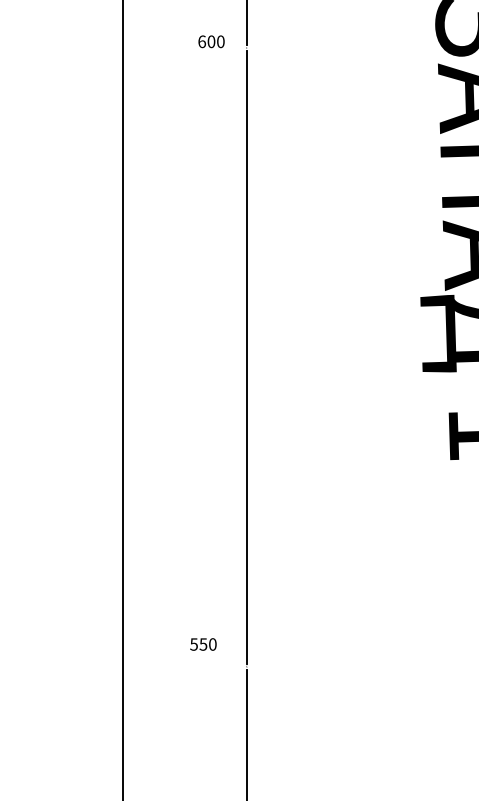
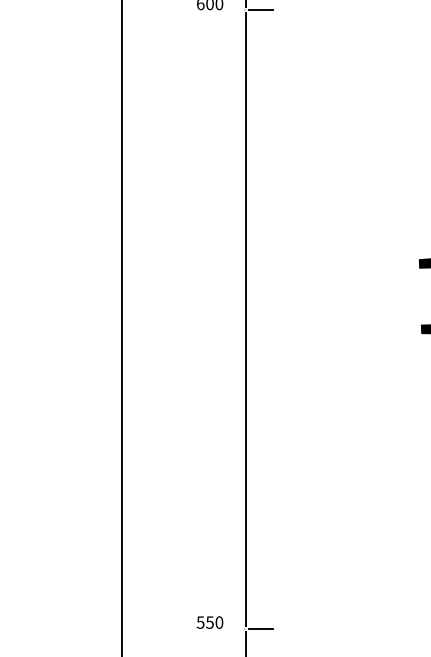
line: (262, 47) -> (261, 9), added
text: (203, 644) -> (210, 622), moved
line: (262, 666) -> (261, 628), added

